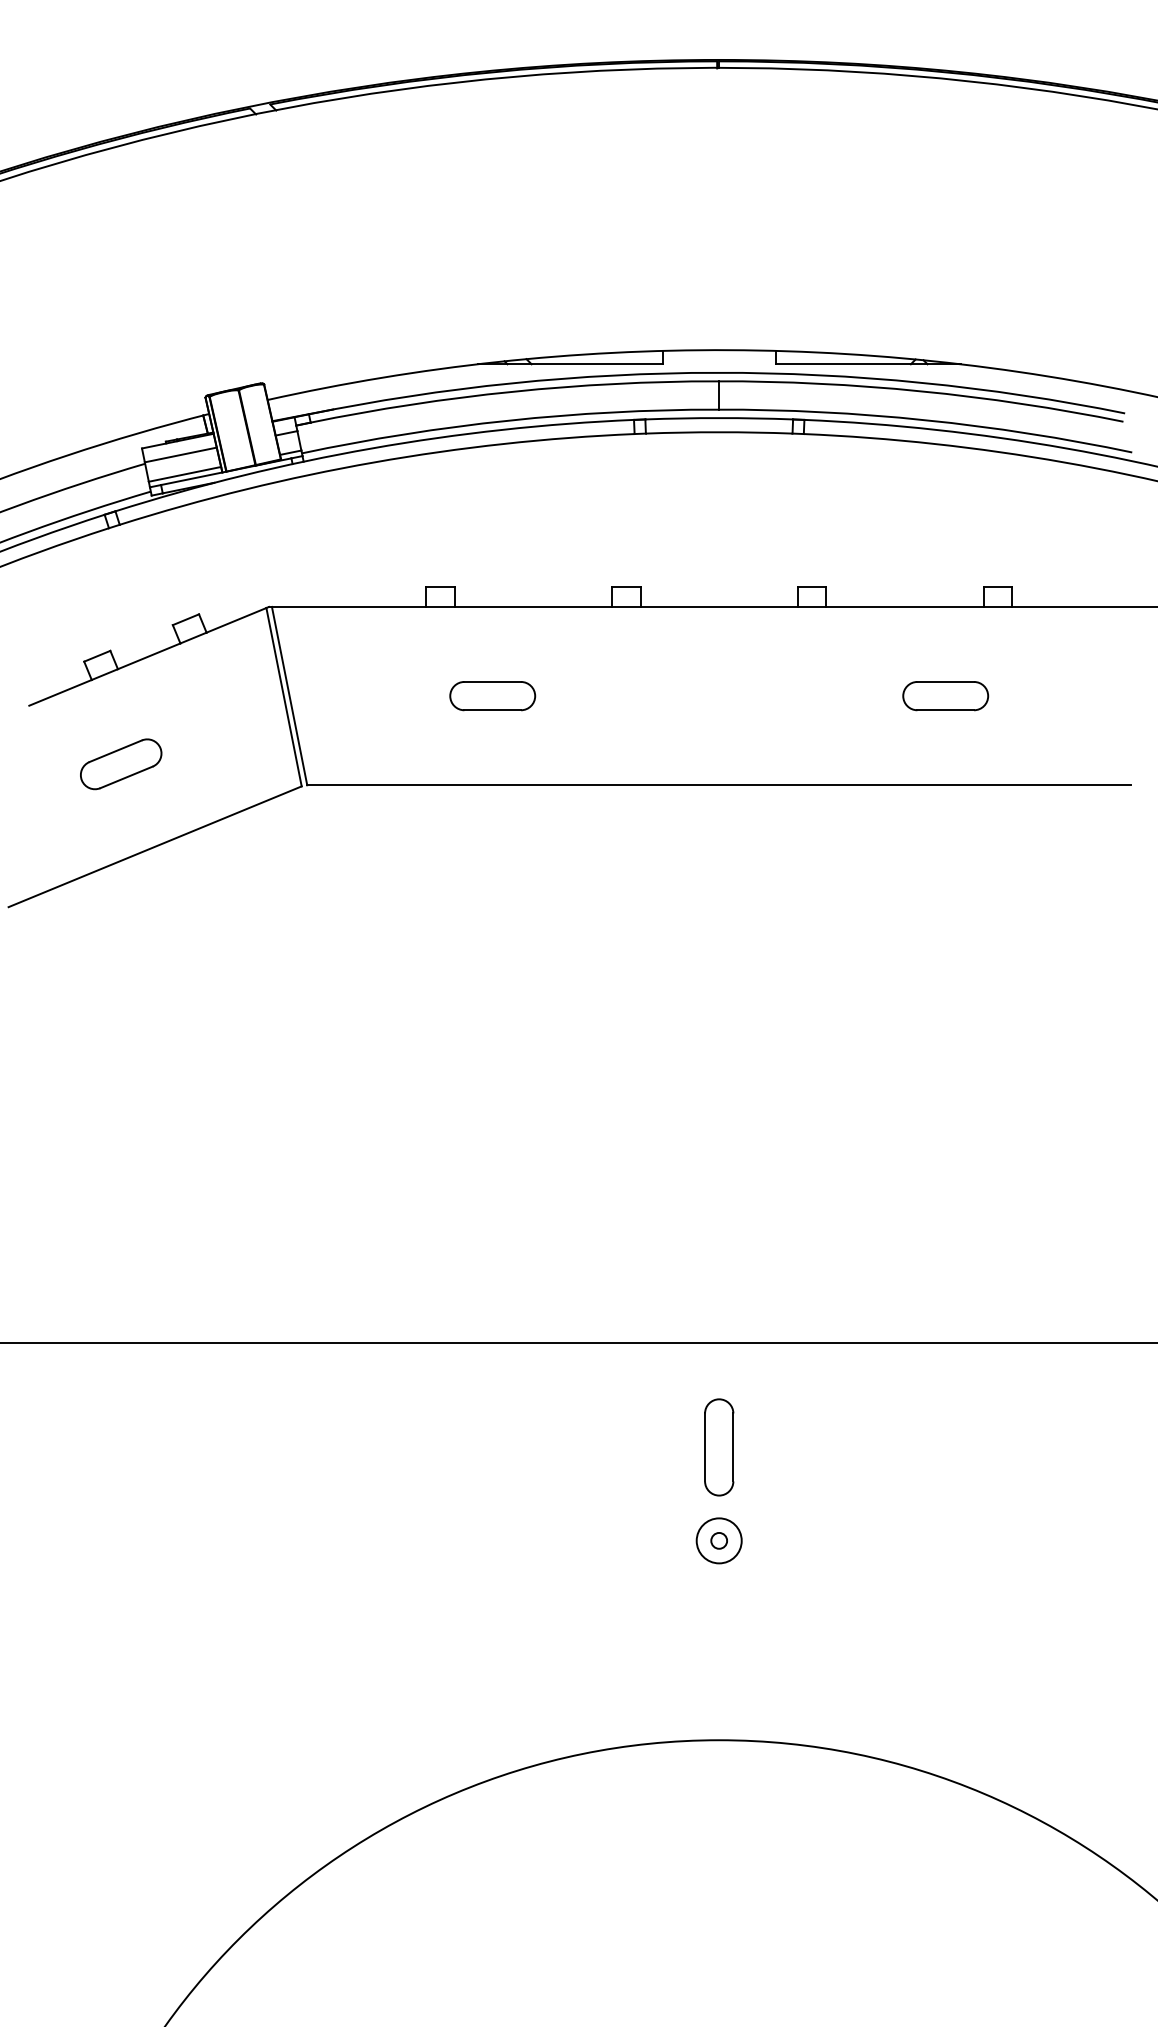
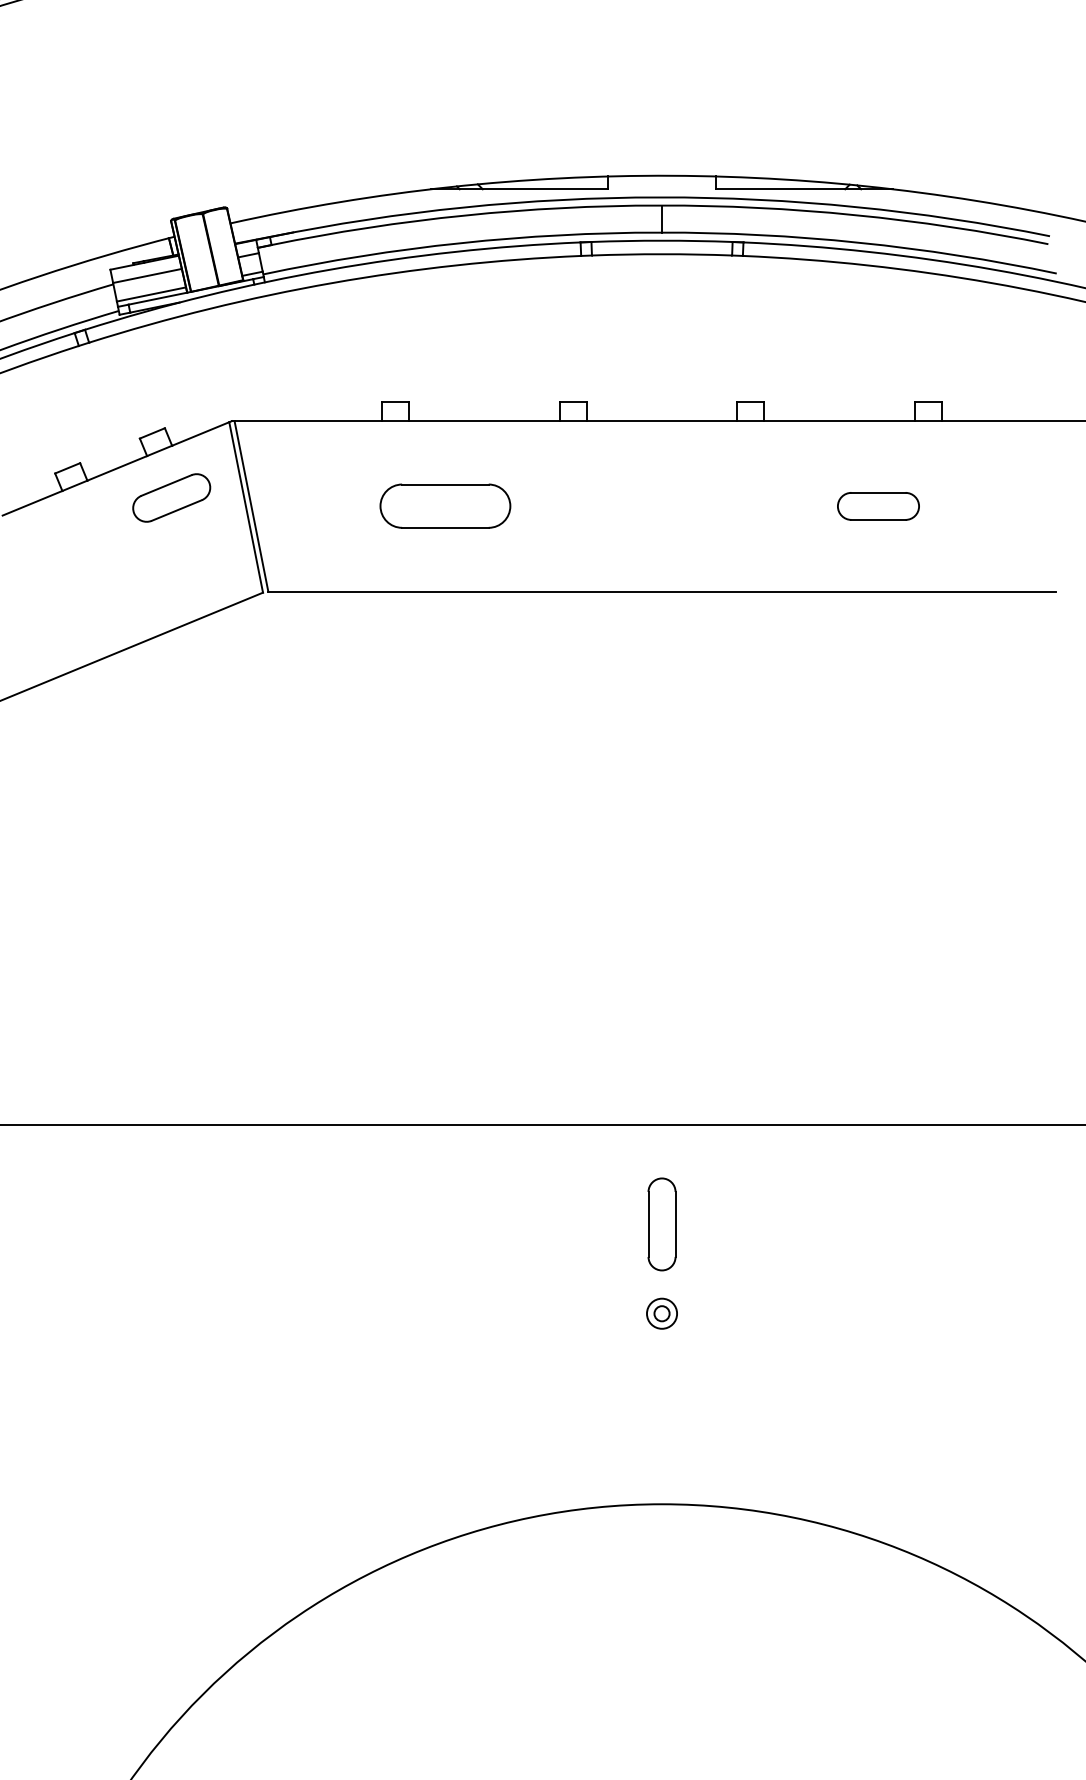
part: (492, 696) -> (445, 506), size x1.6
part: (121, 764) -> (172, 498), moved
circle: (718, 1540) -> (661, 1313), size x0.7

